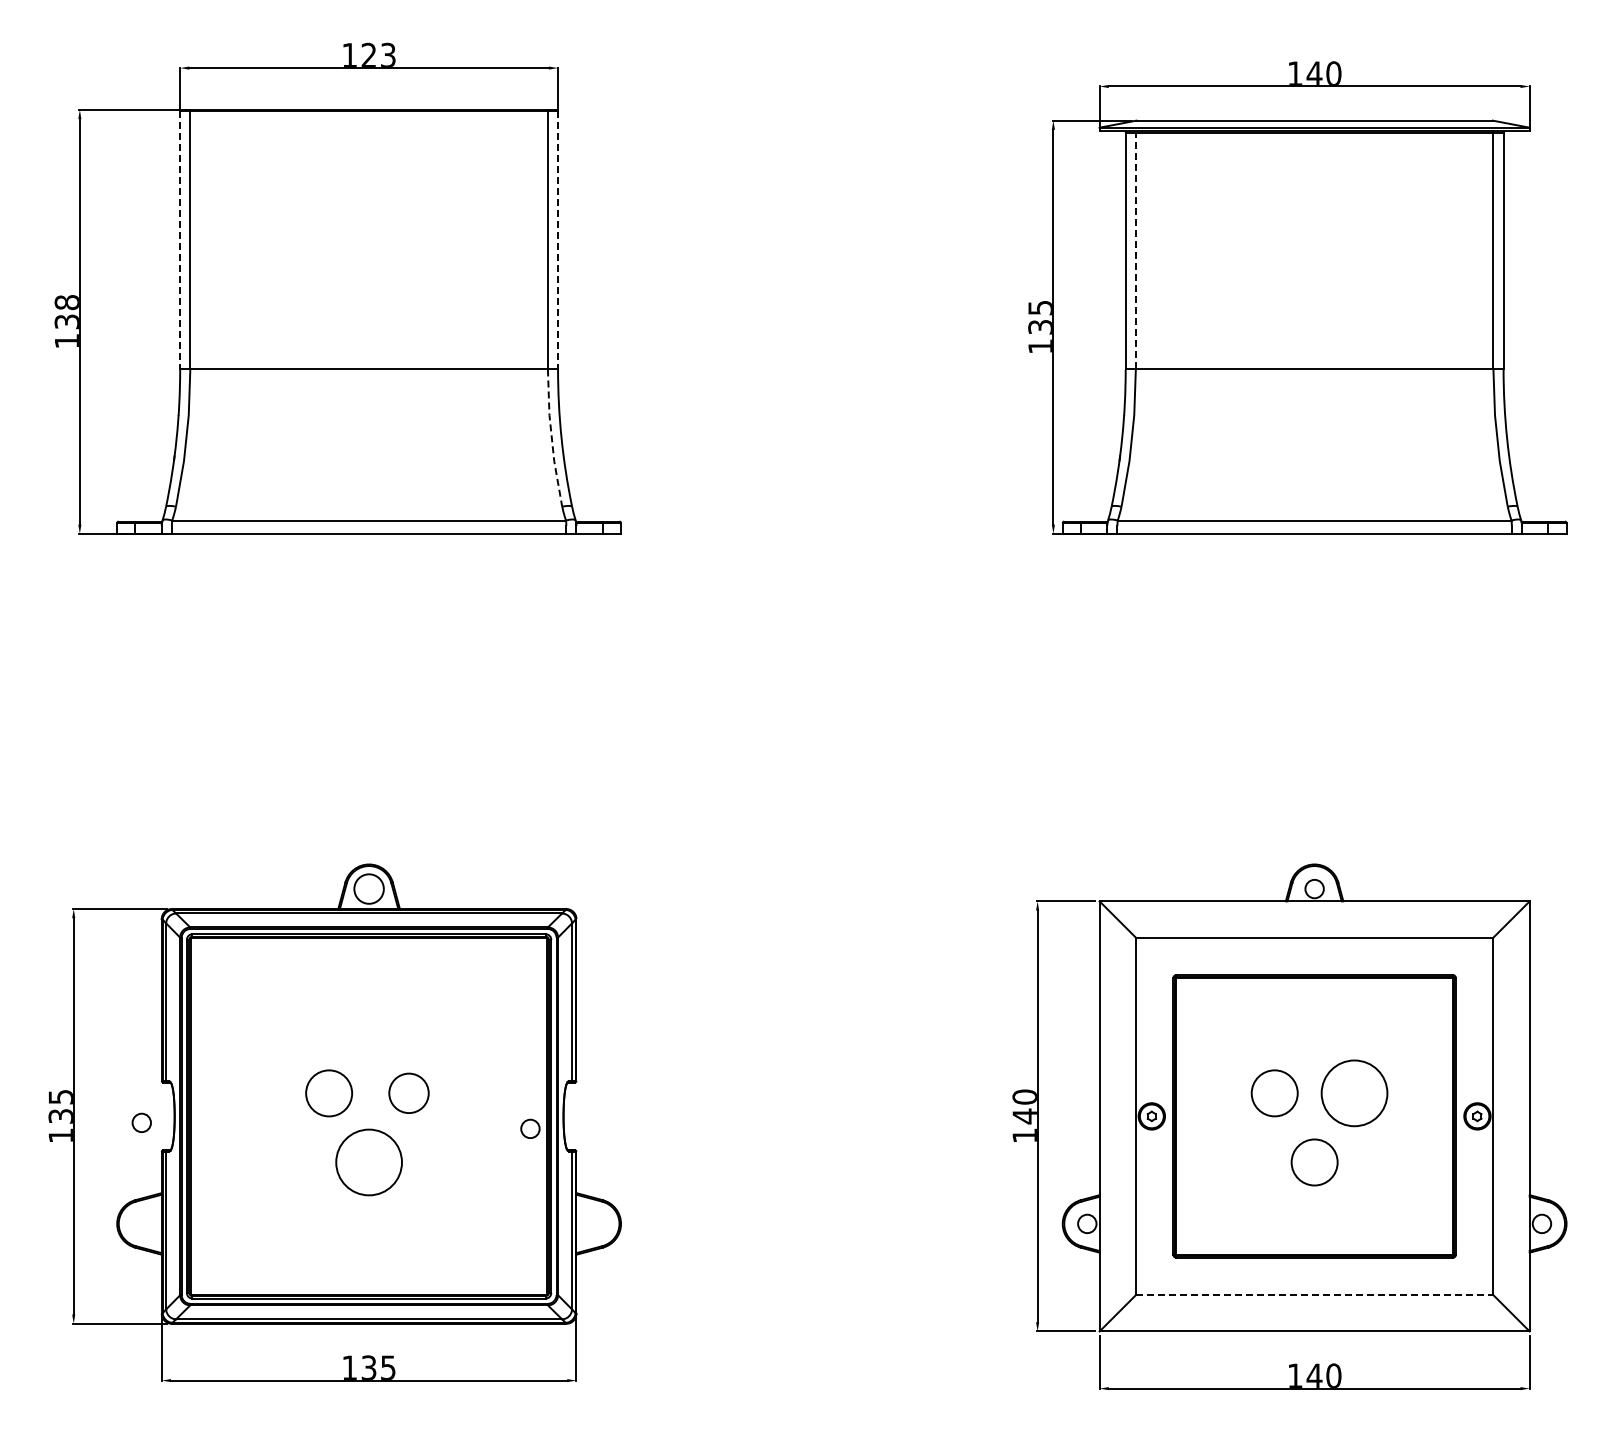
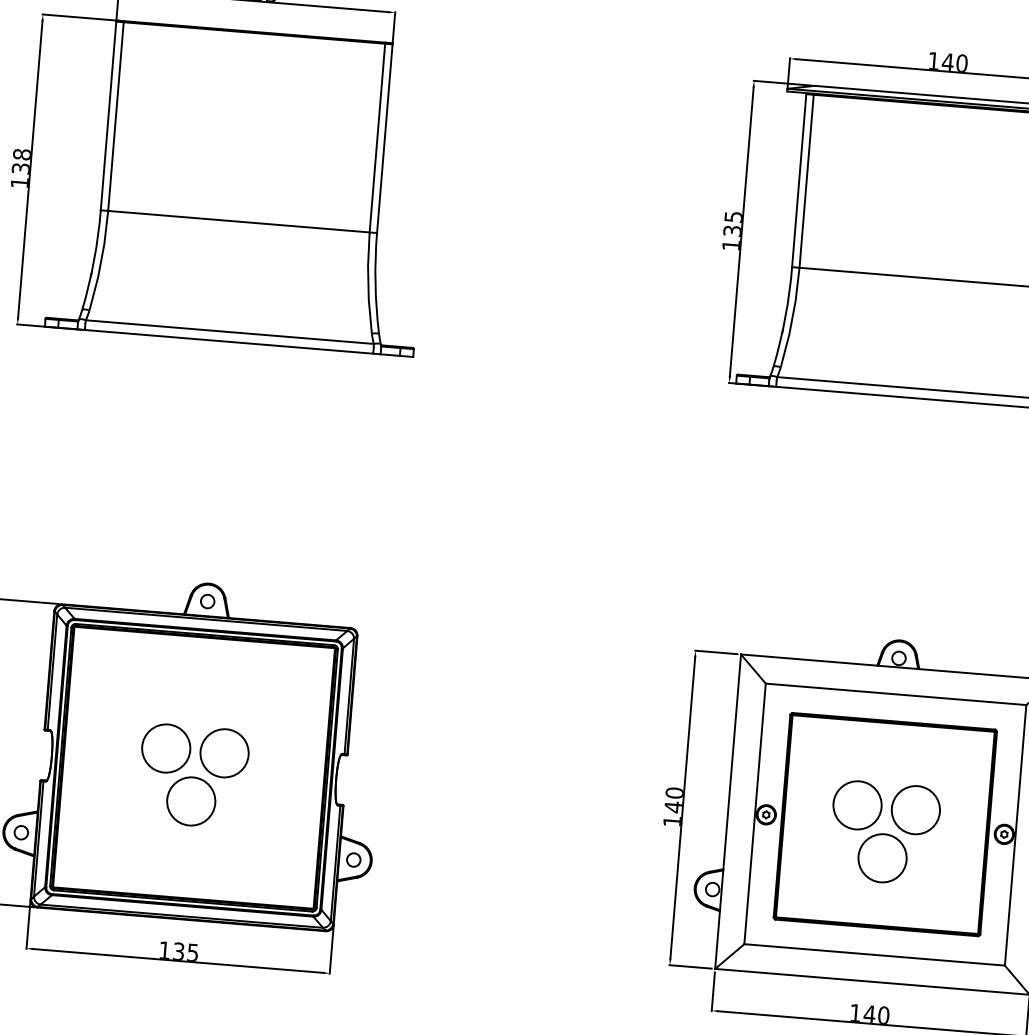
line: (180, 240) -> (108, 116), dashed -> solid
line: (558, 240) -> (385, 138), dashed -> solid
line: (1135, 249) -> (806, 180), dashed -> solid
line: (551, 438) -> (368, 283), dashed -> solid
circle: (368, 888) -> (207, 601), size x0.62
circle: (328, 1093) -> (165, 748), size x1.43
circle: (408, 1093) -> (224, 753), size x1.67
circle: (1274, 1093) -> (857, 805), size x1.43
circle: (141, 1122) -> (21, 832), moved
circle: (530, 1128) -> (353, 859), moved
circle: (1314, 1162) -> (882, 858), size x1.43
line: (1315, 1294) -> (875, 954), dashed -> solid

